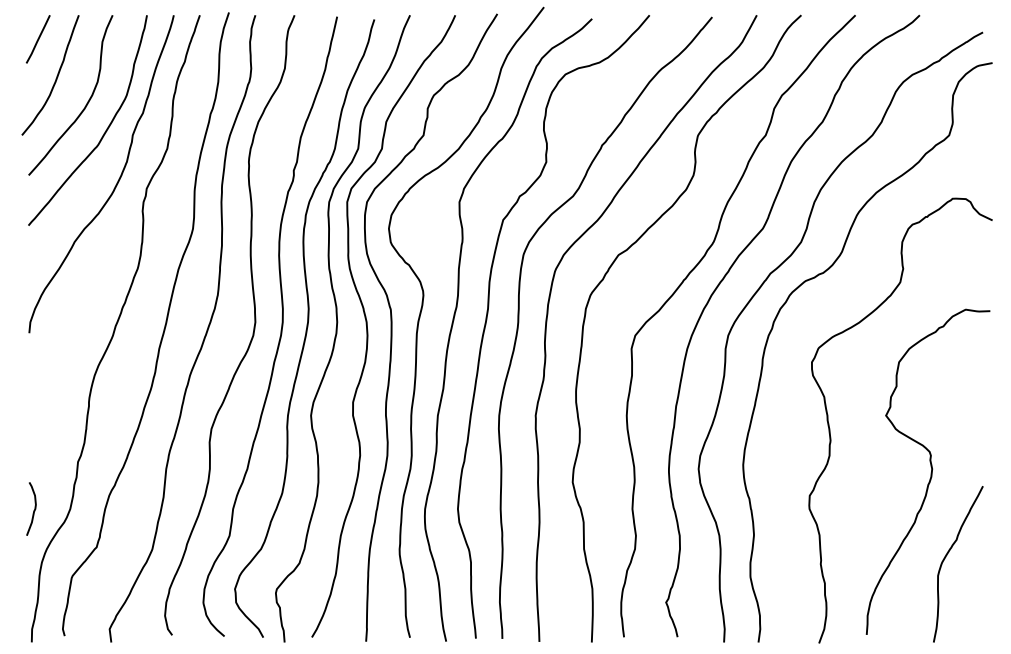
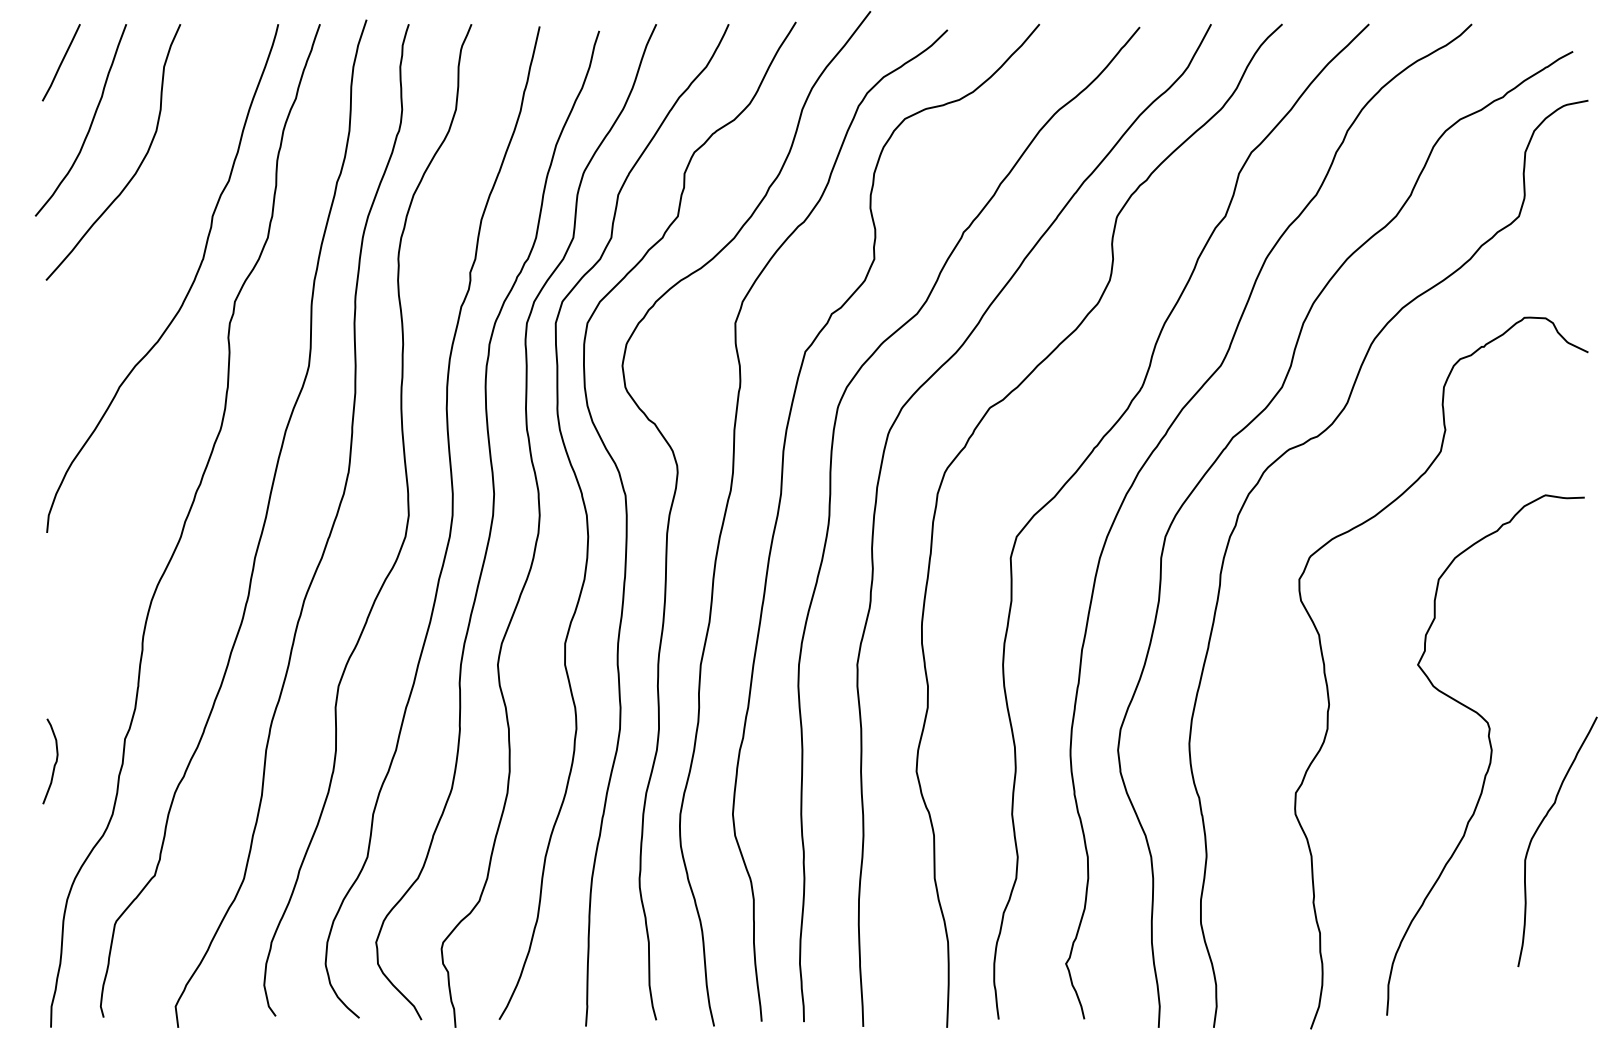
curve: (105, 130) -> (168, 208), removed
curve: (33, 510) -> (53, 763), moved
curve: (946, 557) -> (1538, 831), moved

